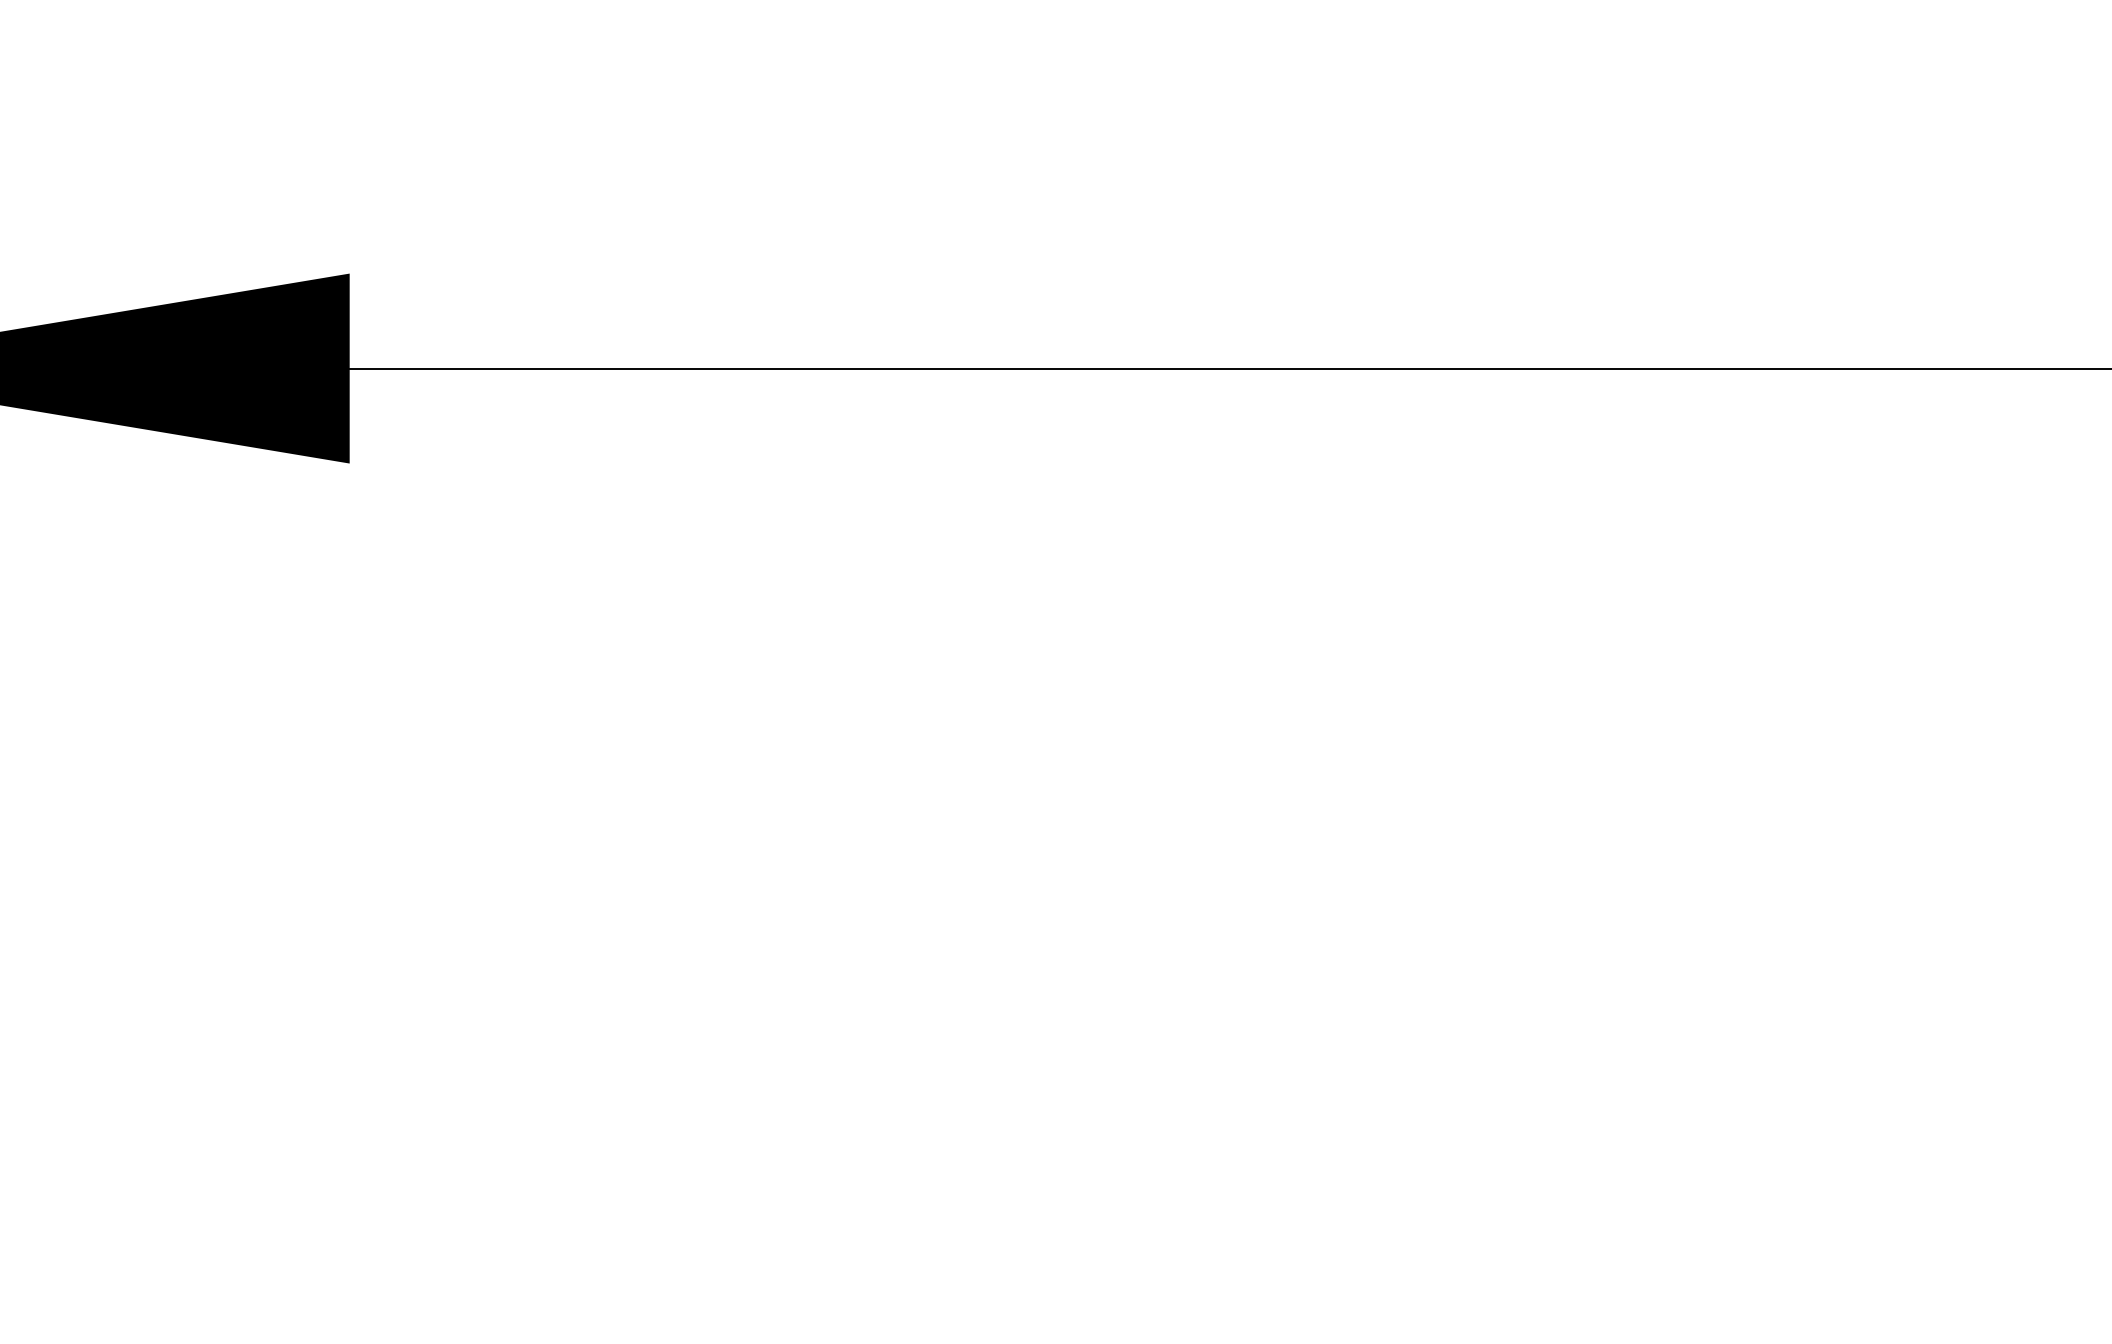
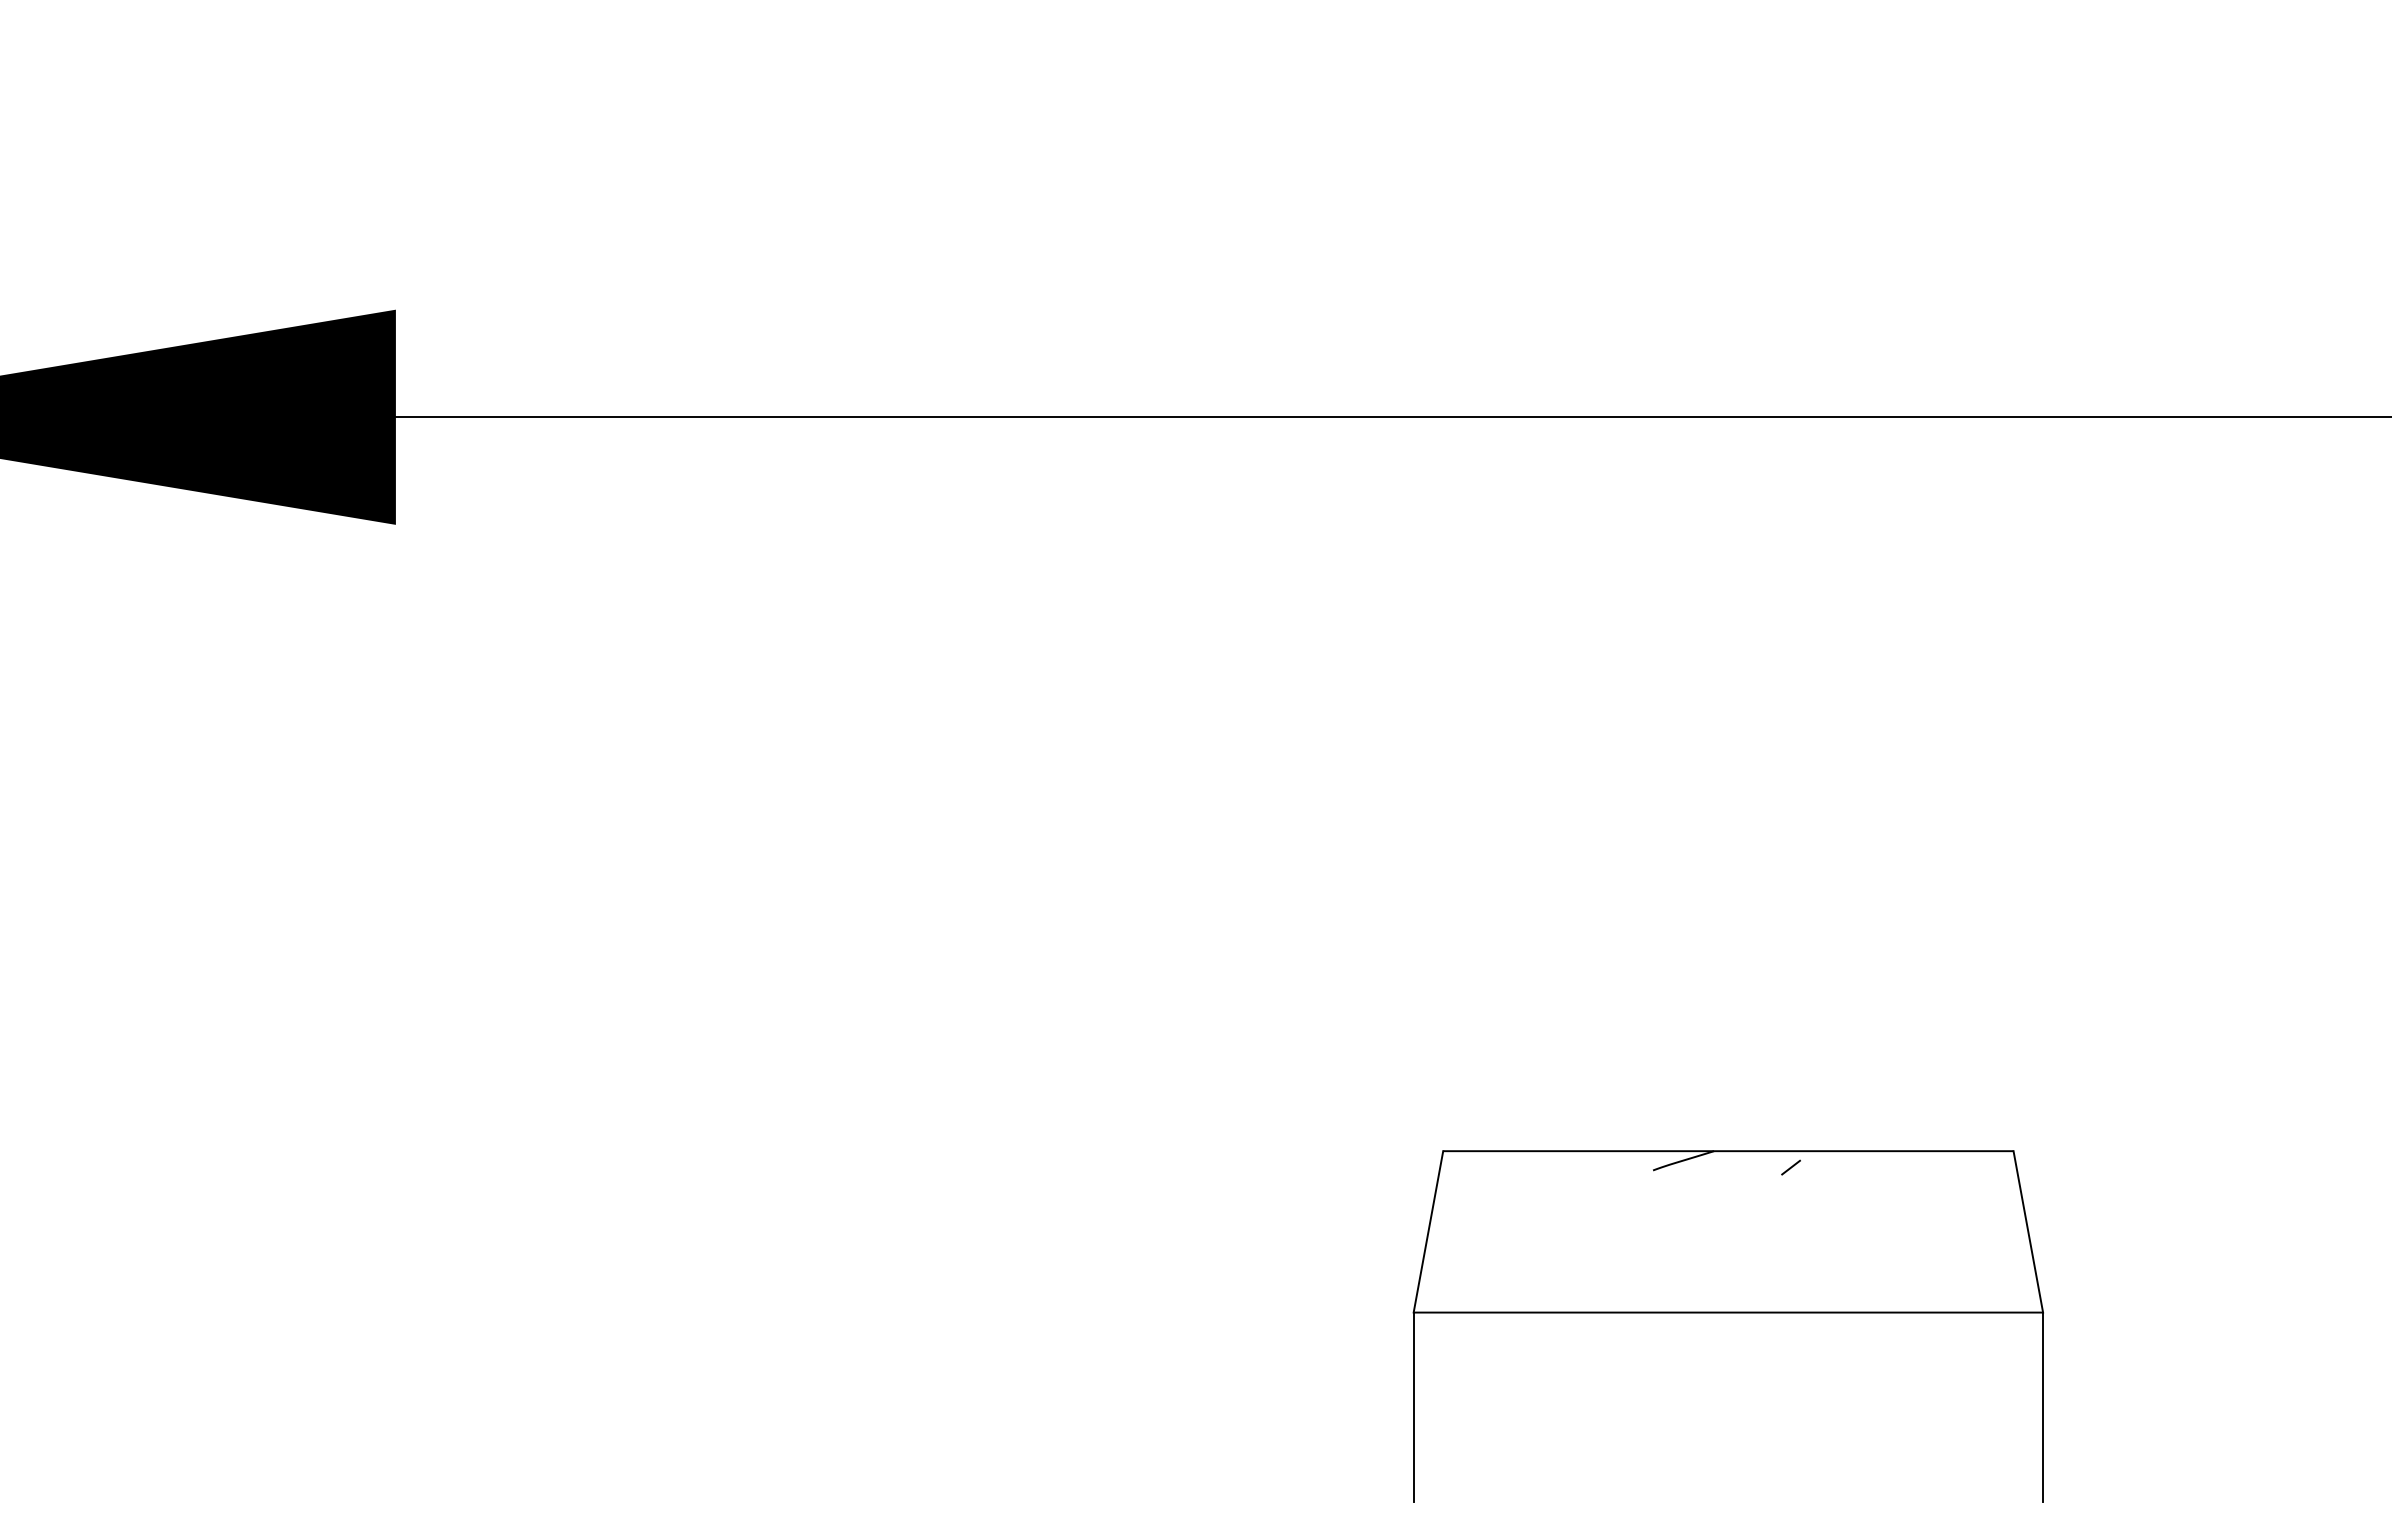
part: (1525, 1159) -> (1727, 1313), added

